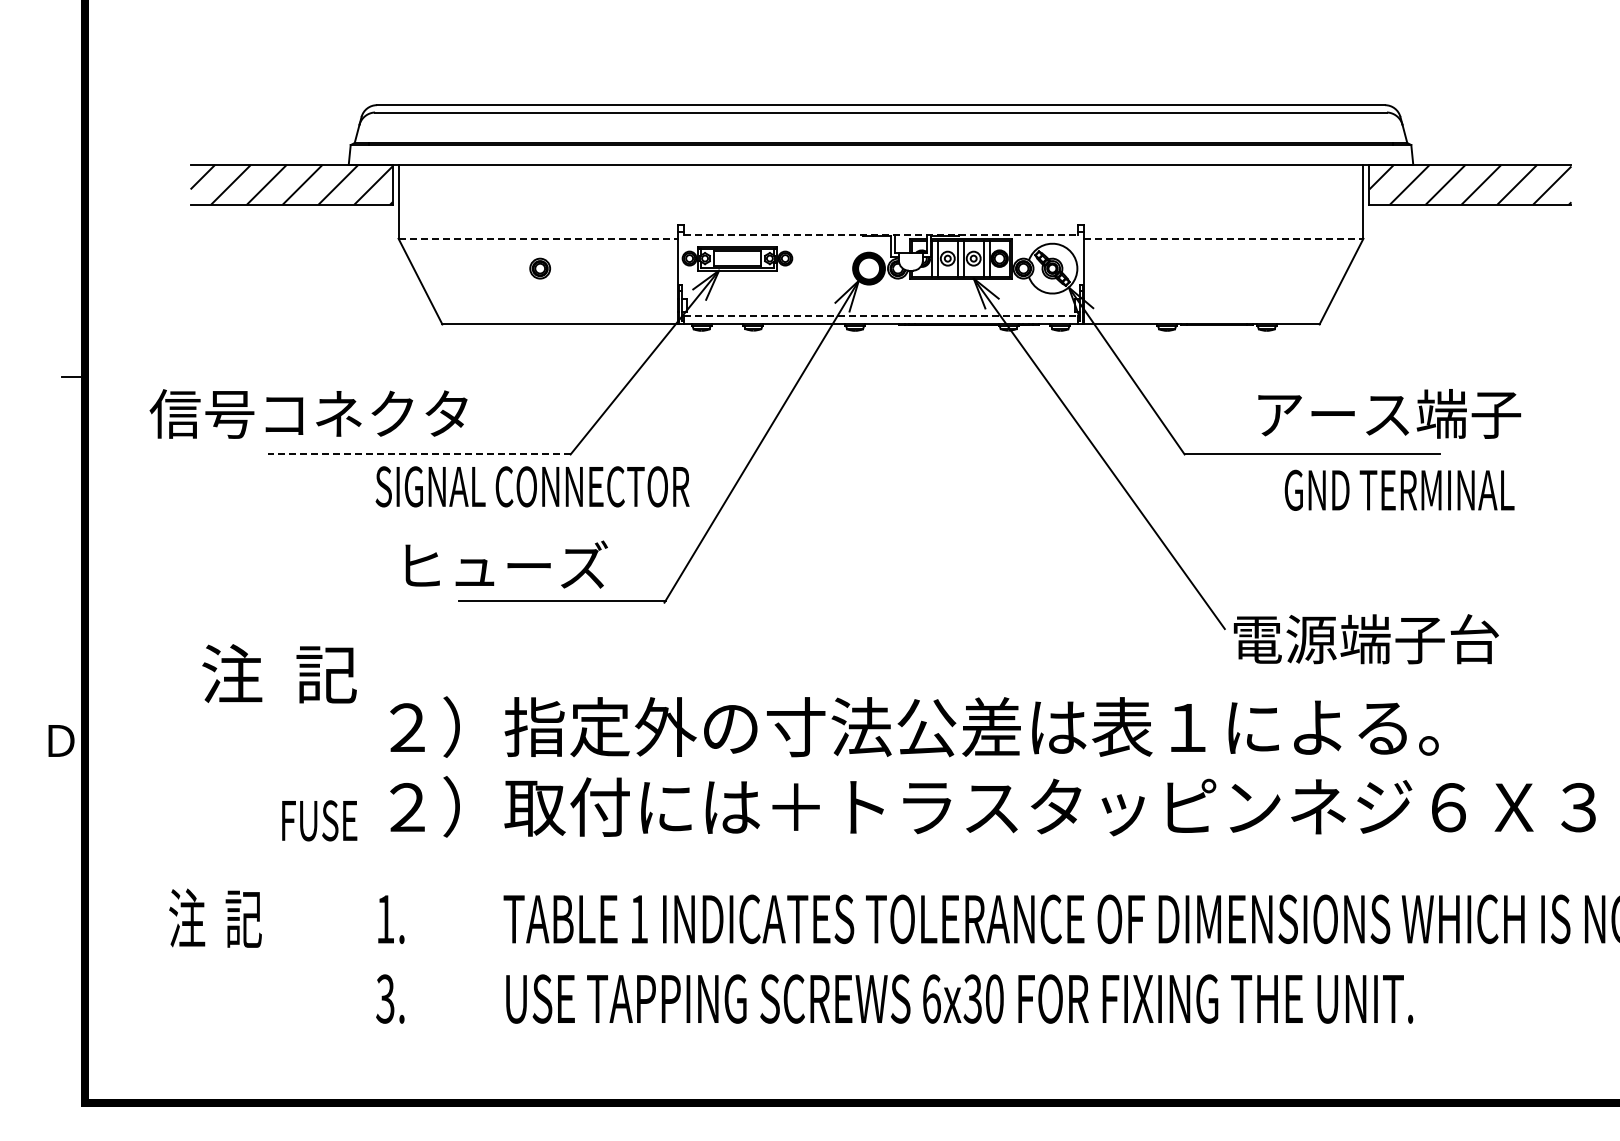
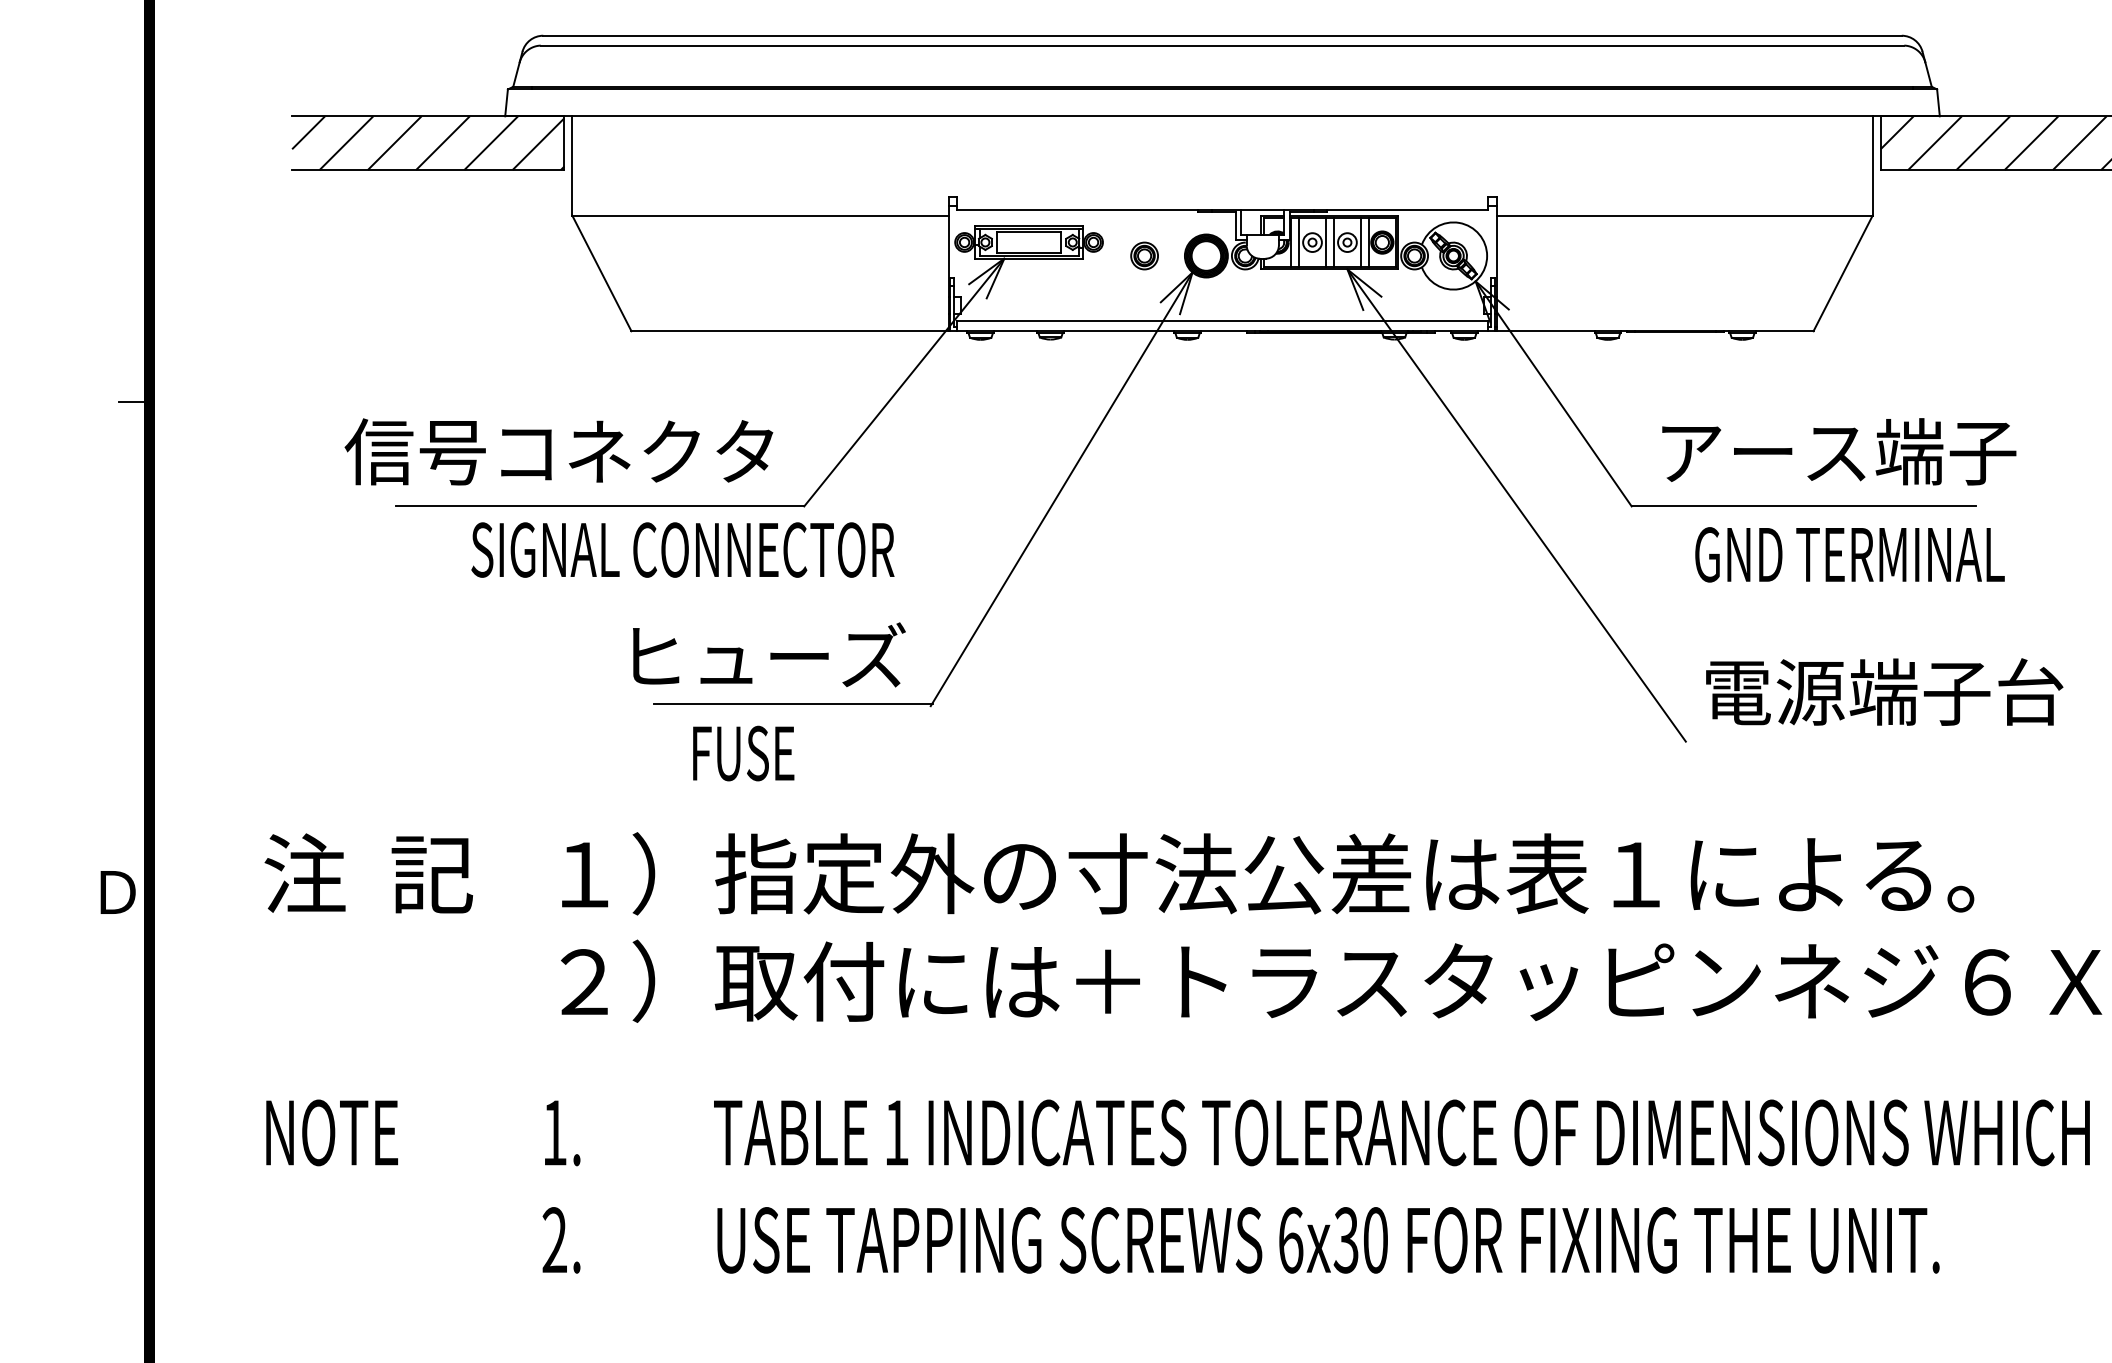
line: (881, 234) -> (1223, 210), dashed -> solid
line: (538, 238) -> (760, 215), dashed -> solid
line: (1223, 238) -> (1684, 215), dashed -> solid
part: (540, 268) -> (1145, 255), moved
line: (881, 316) -> (1223, 320), dashed -> solid
text: (308, 413) -> (558, 451), moved
text: (1389, 413) -> (1839, 451), moved
line: (419, 454) -> (600, 506), dashed -> solid
text: (532, 486) -> (682, 549), moved
text: (1399, 489) -> (1849, 553), moved
text: (506, 564) -> (769, 654), moved
text: (1365, 639) -> (1883, 692), moved
text: (279, 673) -> (368, 873), moved
text: (407, 727) -> (584, 874), ２） -> １）
text: (319, 820) -> (743, 753), moved
text: (219, 917) -> (331, 1130), 注  記 -> NOTE
text: (385, 998) -> (554, 1239), 3. -> 2.

